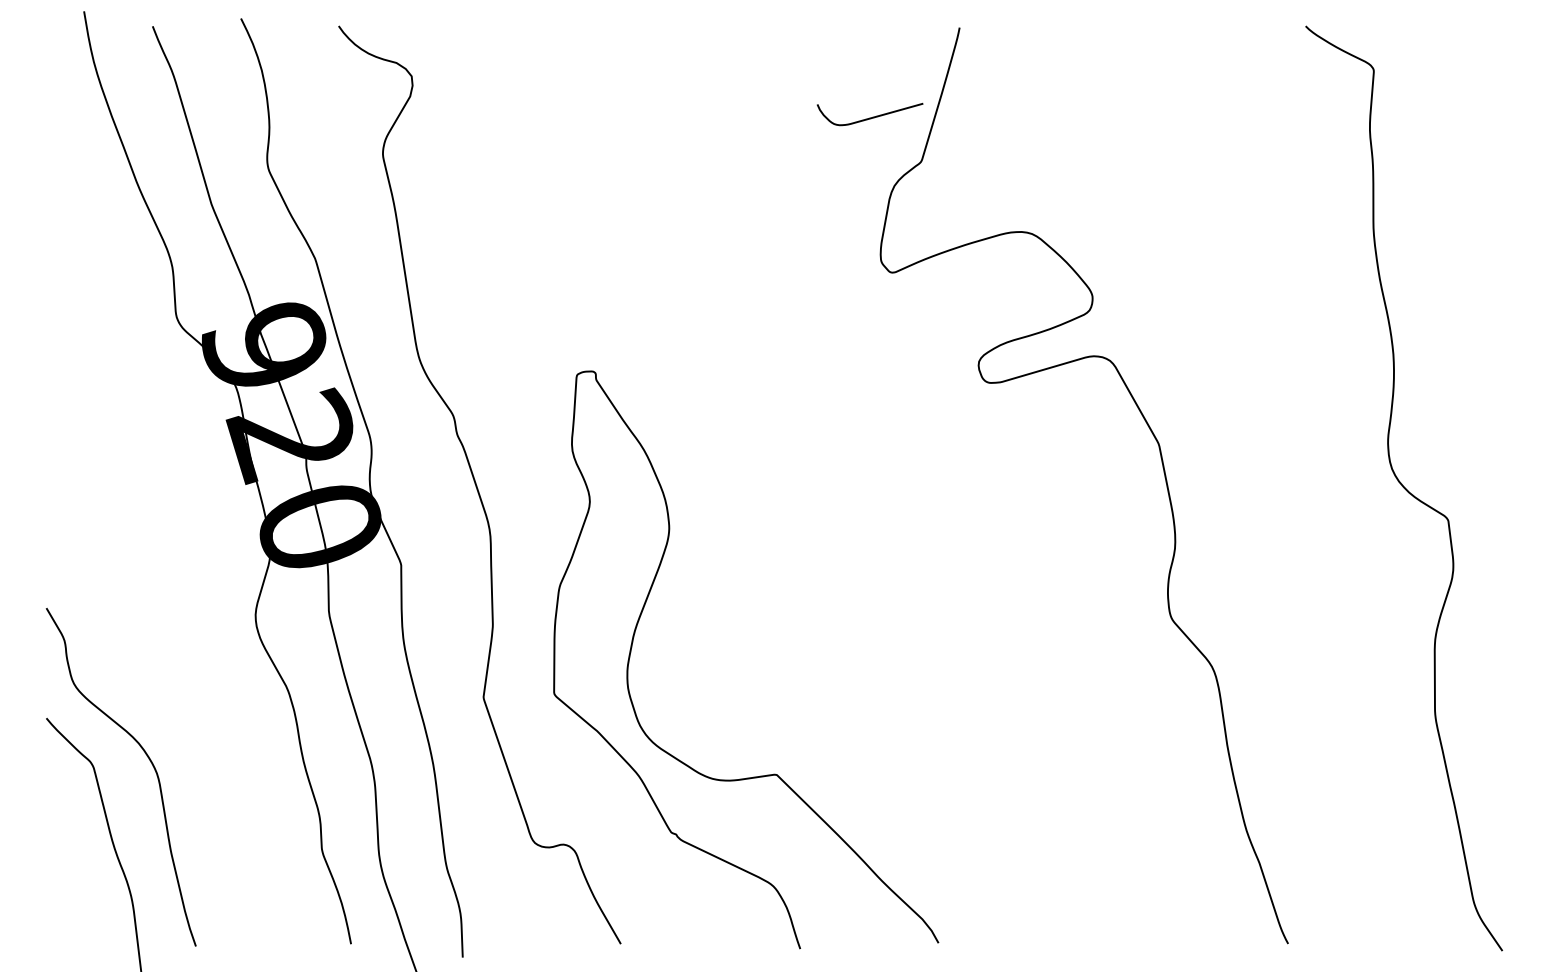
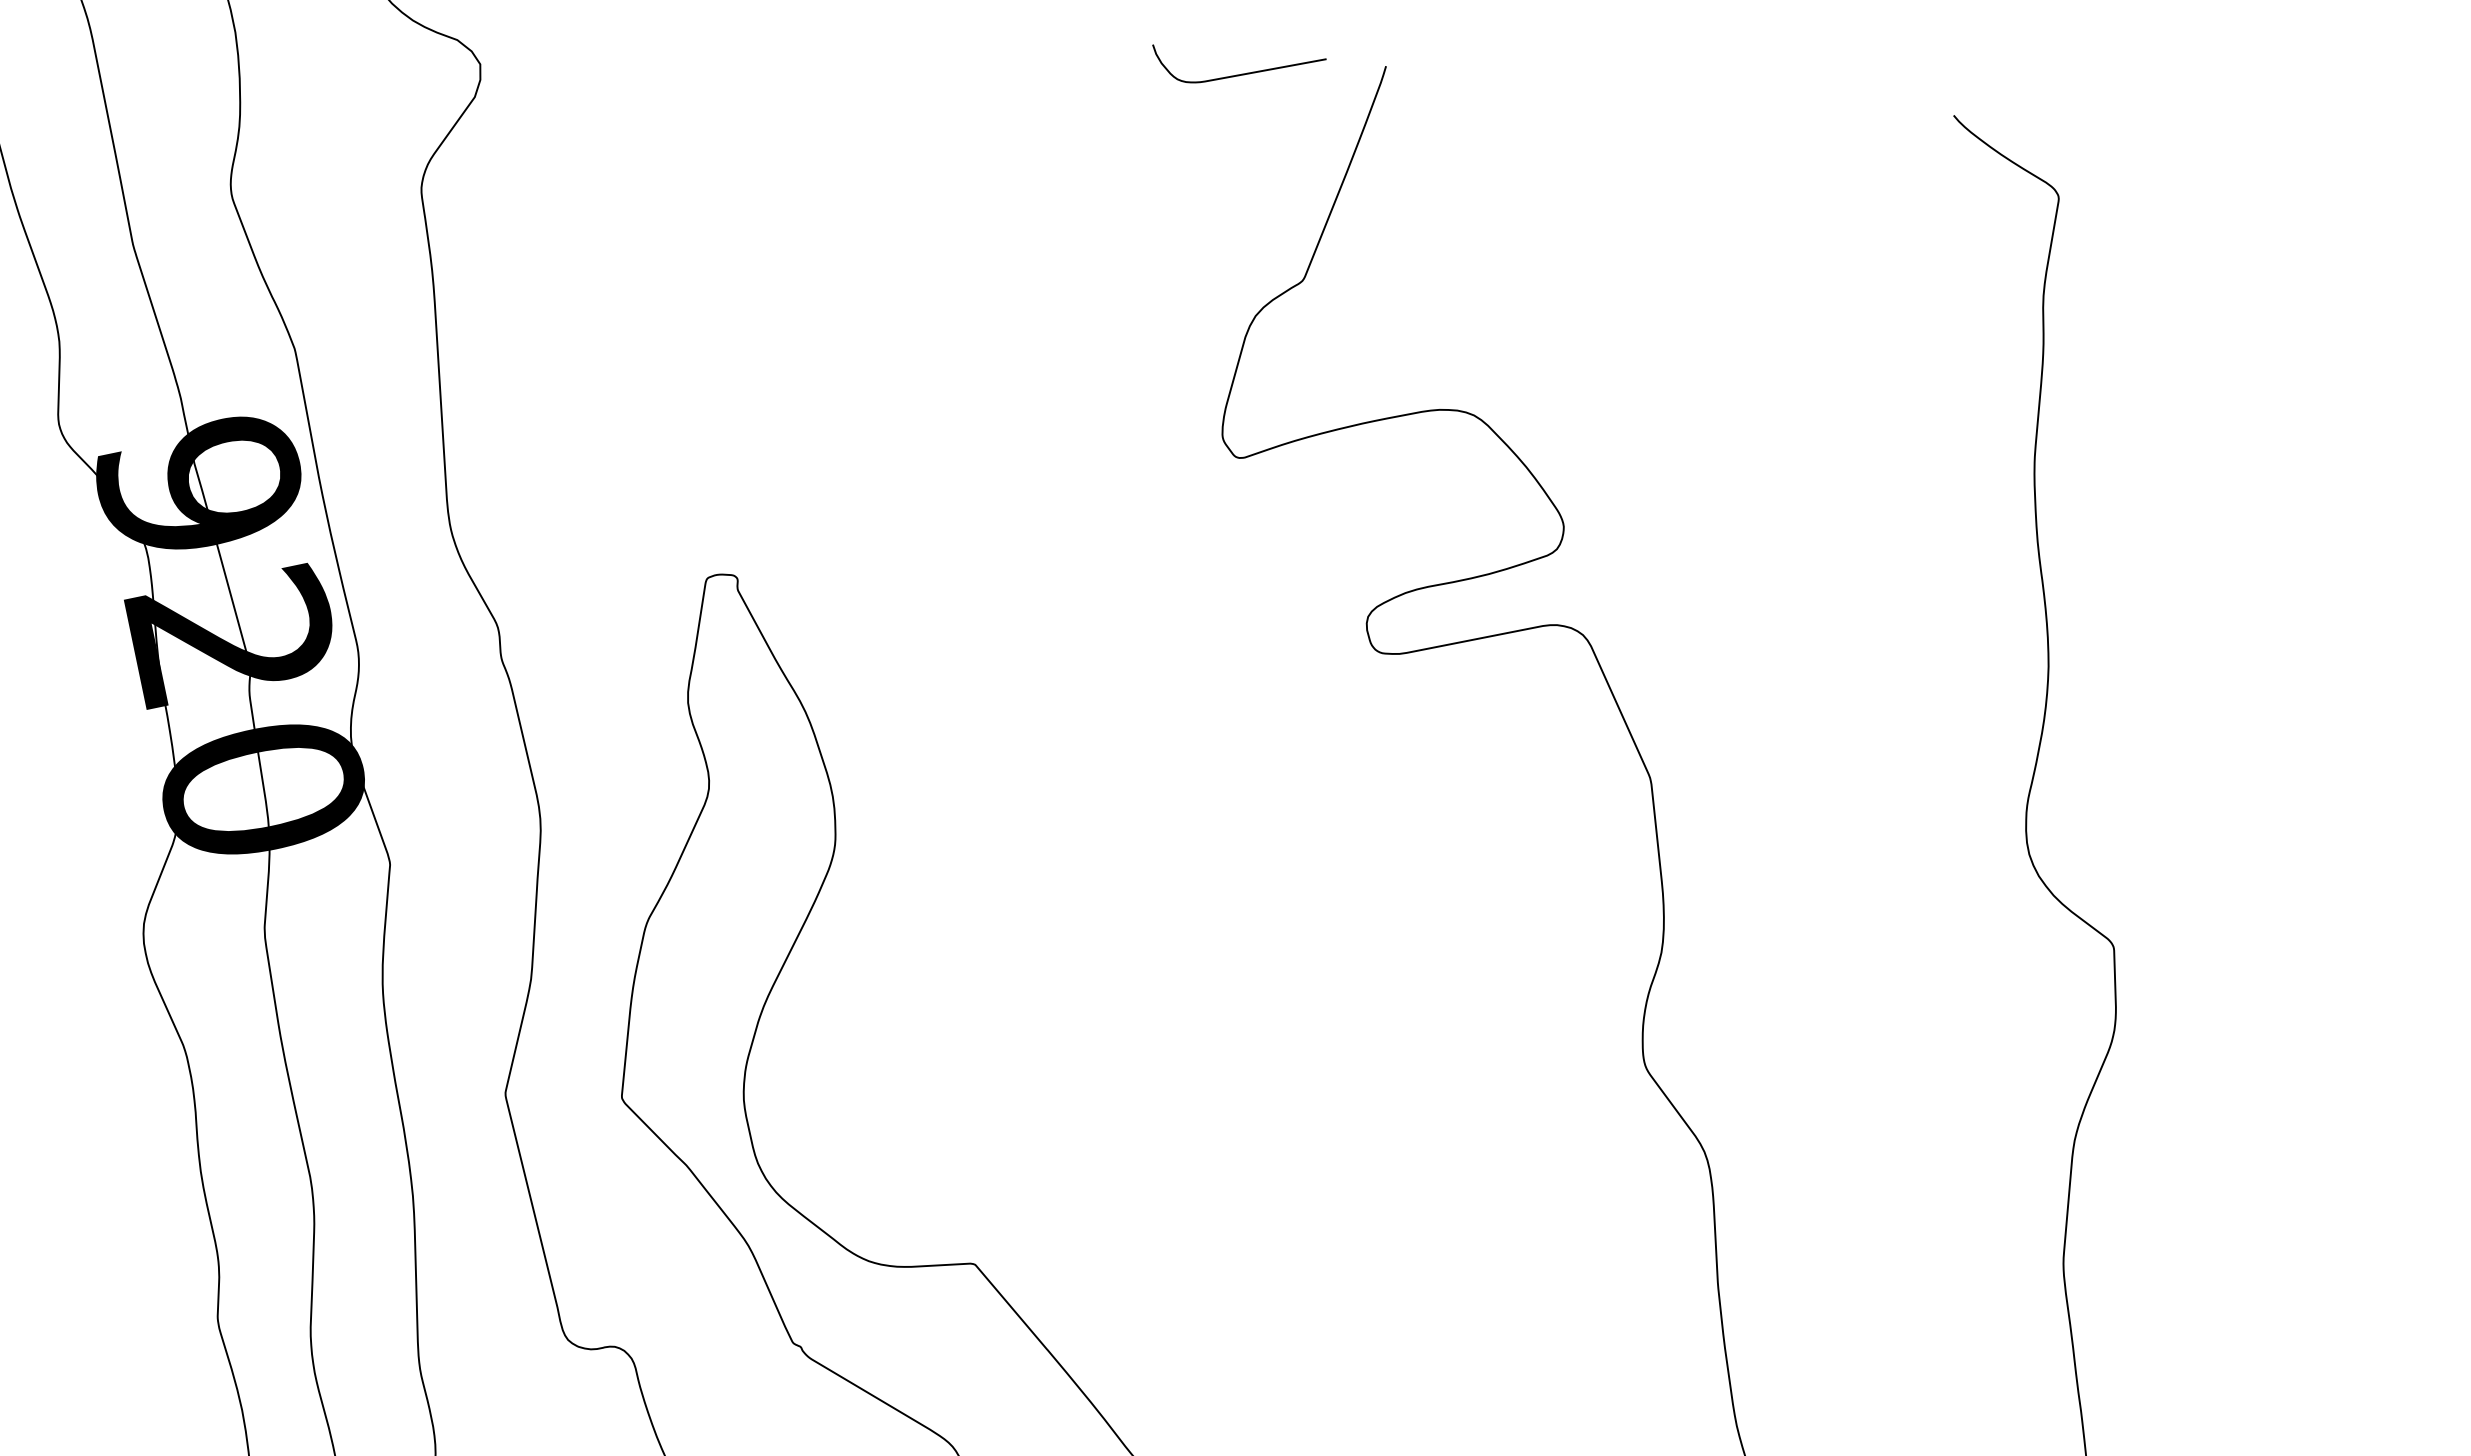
curve: (869, 117) -> (1236, 73), moved

